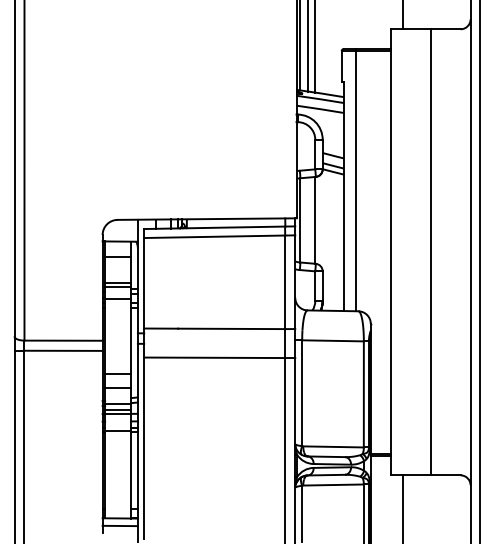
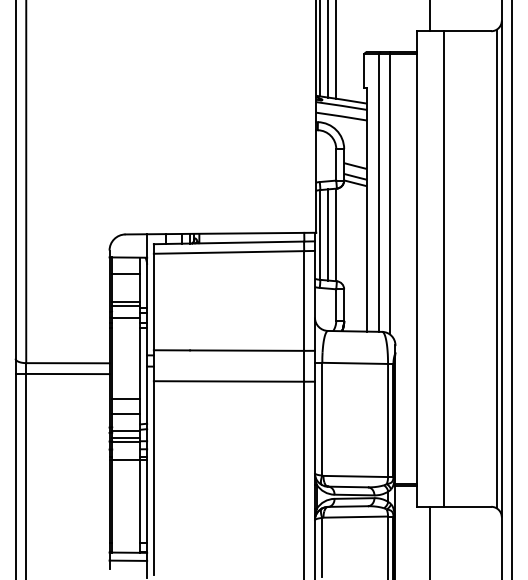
line: (365, 181) -> (389, 193), added
line: (308, 219) -> (328, 234), added
line: (430, 251) -> (443, 268), moved
line: (465, 251) -> (496, 268), added

